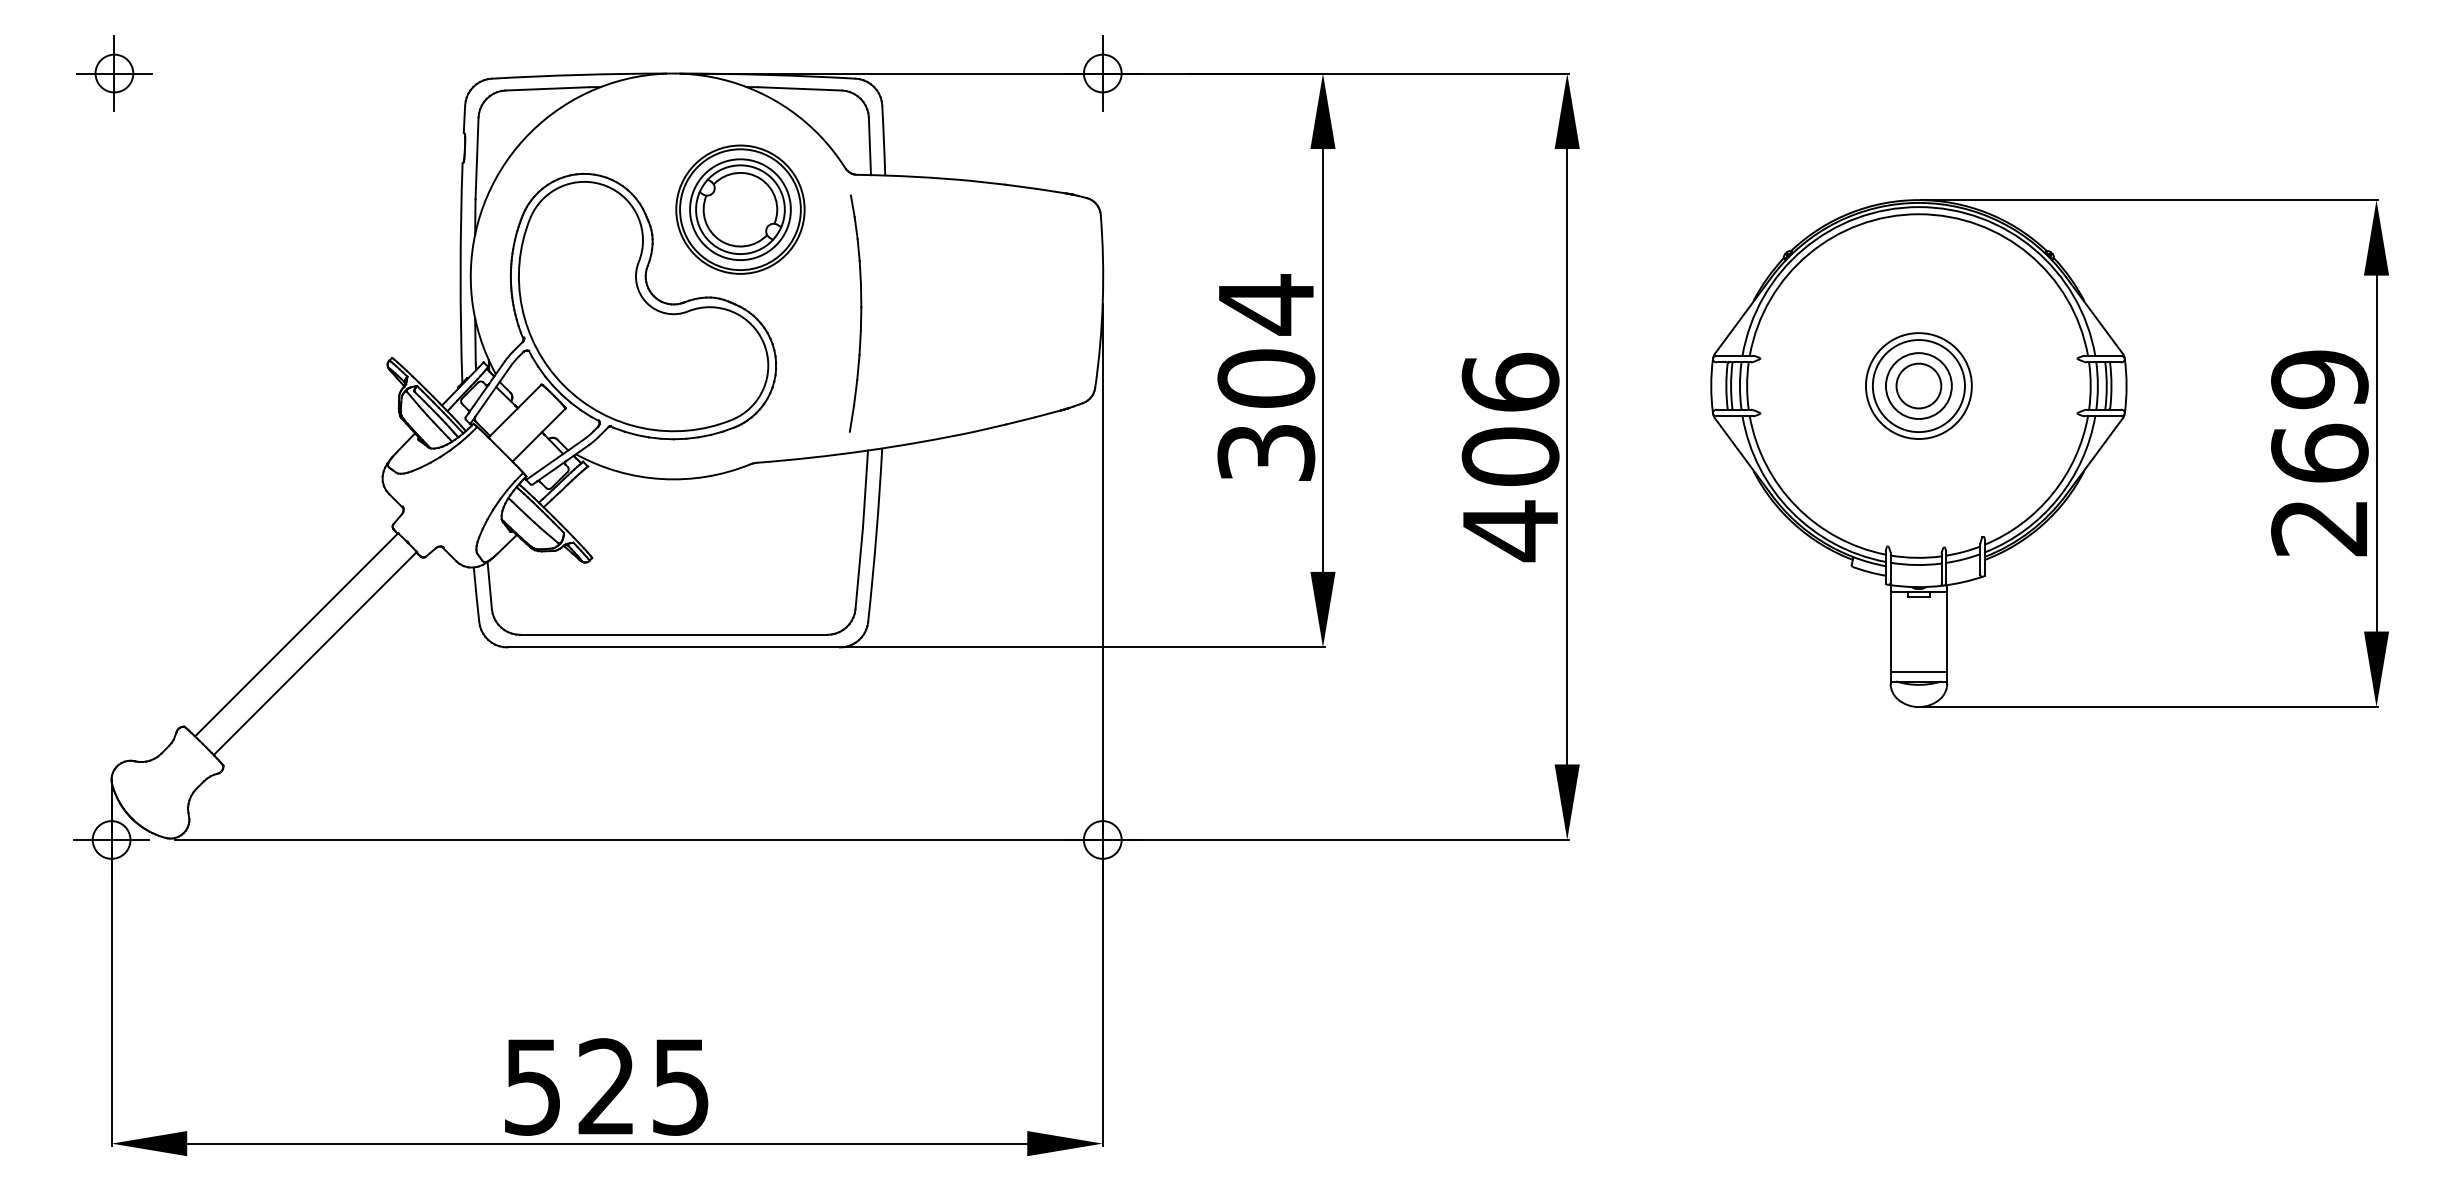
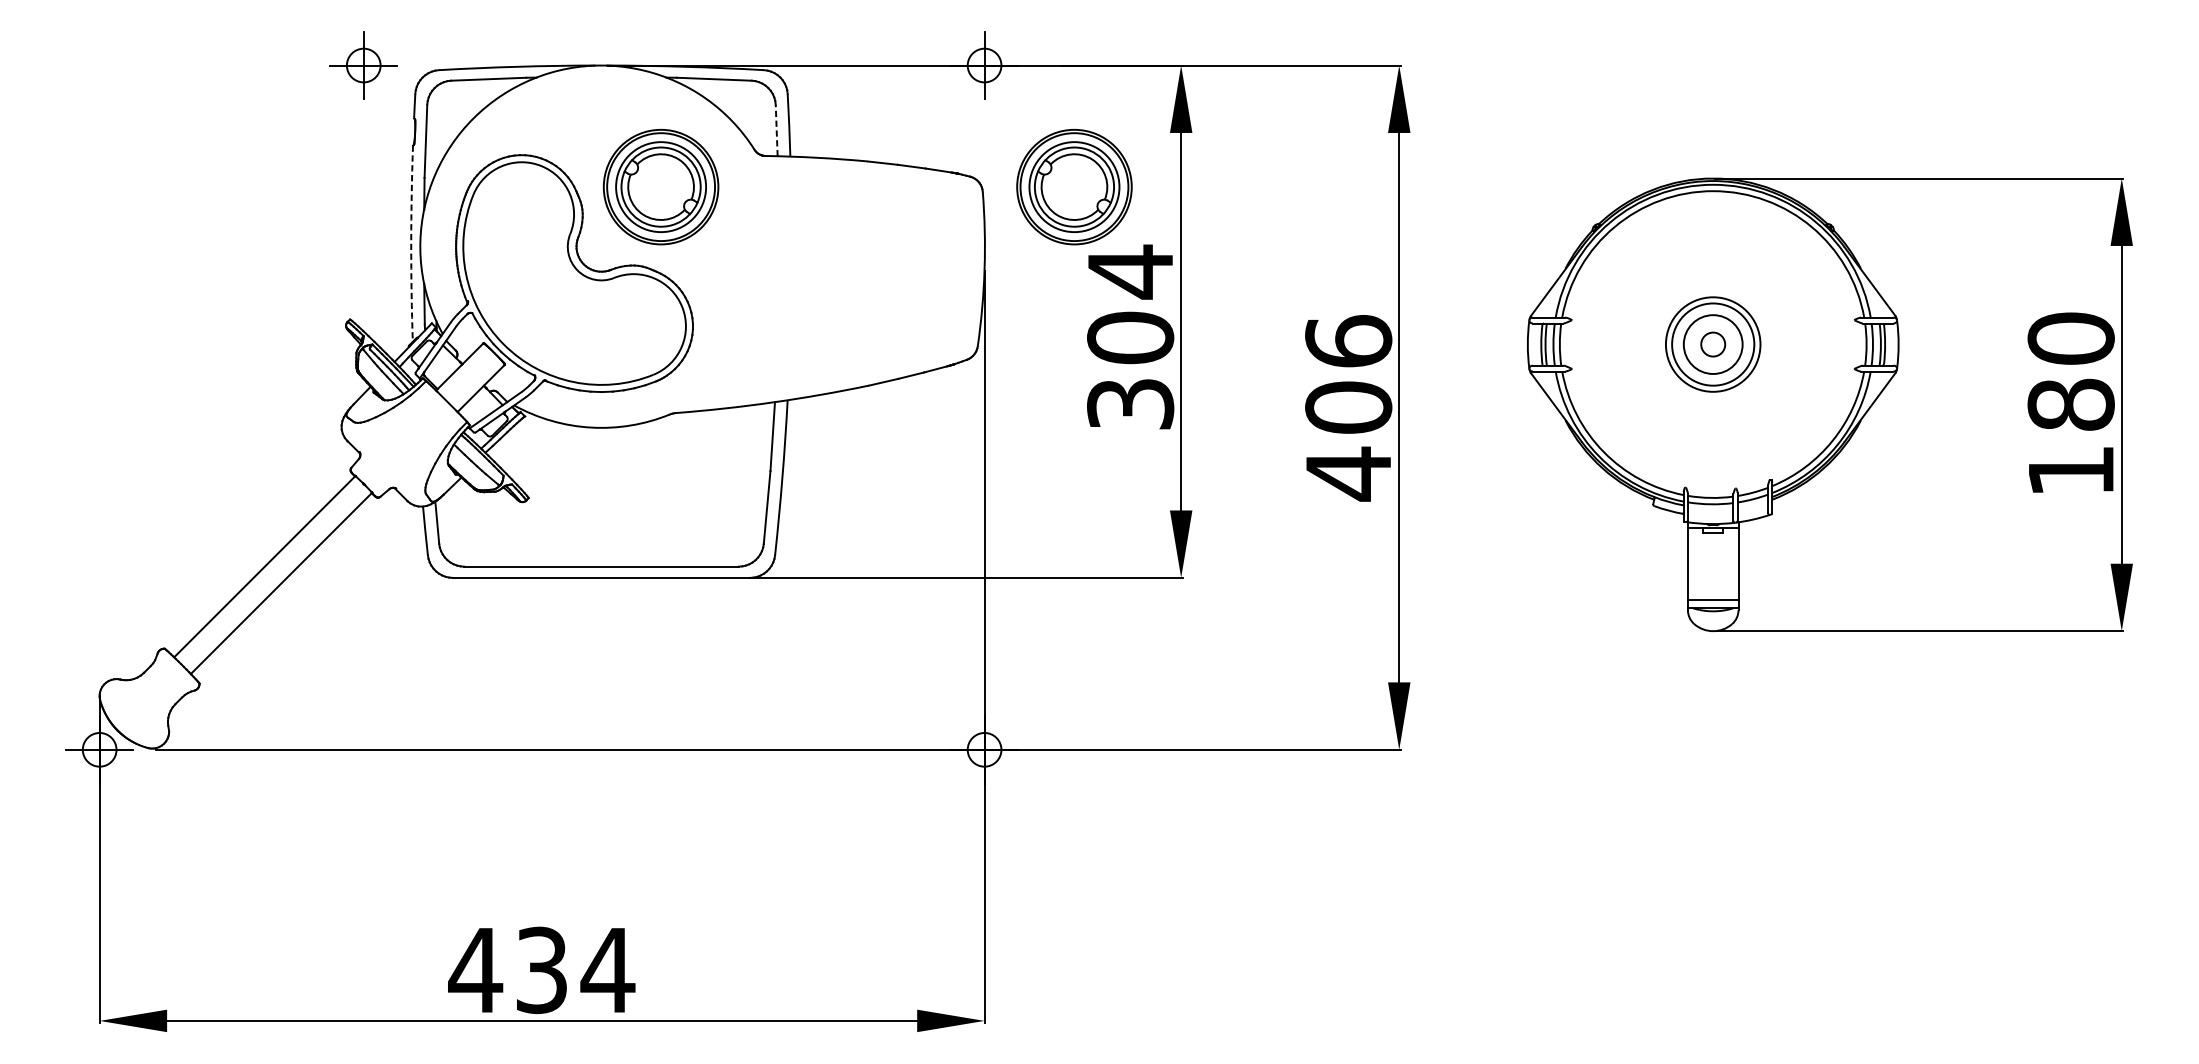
part: (114, 73) -> (363, 65), moved
line: (869, 146) -> (776, 130), solid -> dashed
part: (1203, 209) -> (1074, 186), added
arc: (460, 273) -> (411, 244), solid -> dashed
part: (855, 313) -> (763, 279), removed
circle: (1918, 385) -> (1712, 344), size x0.6
text: (2319, 453) -> (2070, 404), 269 -> 180
text: (606, 1086) -> (541, 969), 525 -> 434

